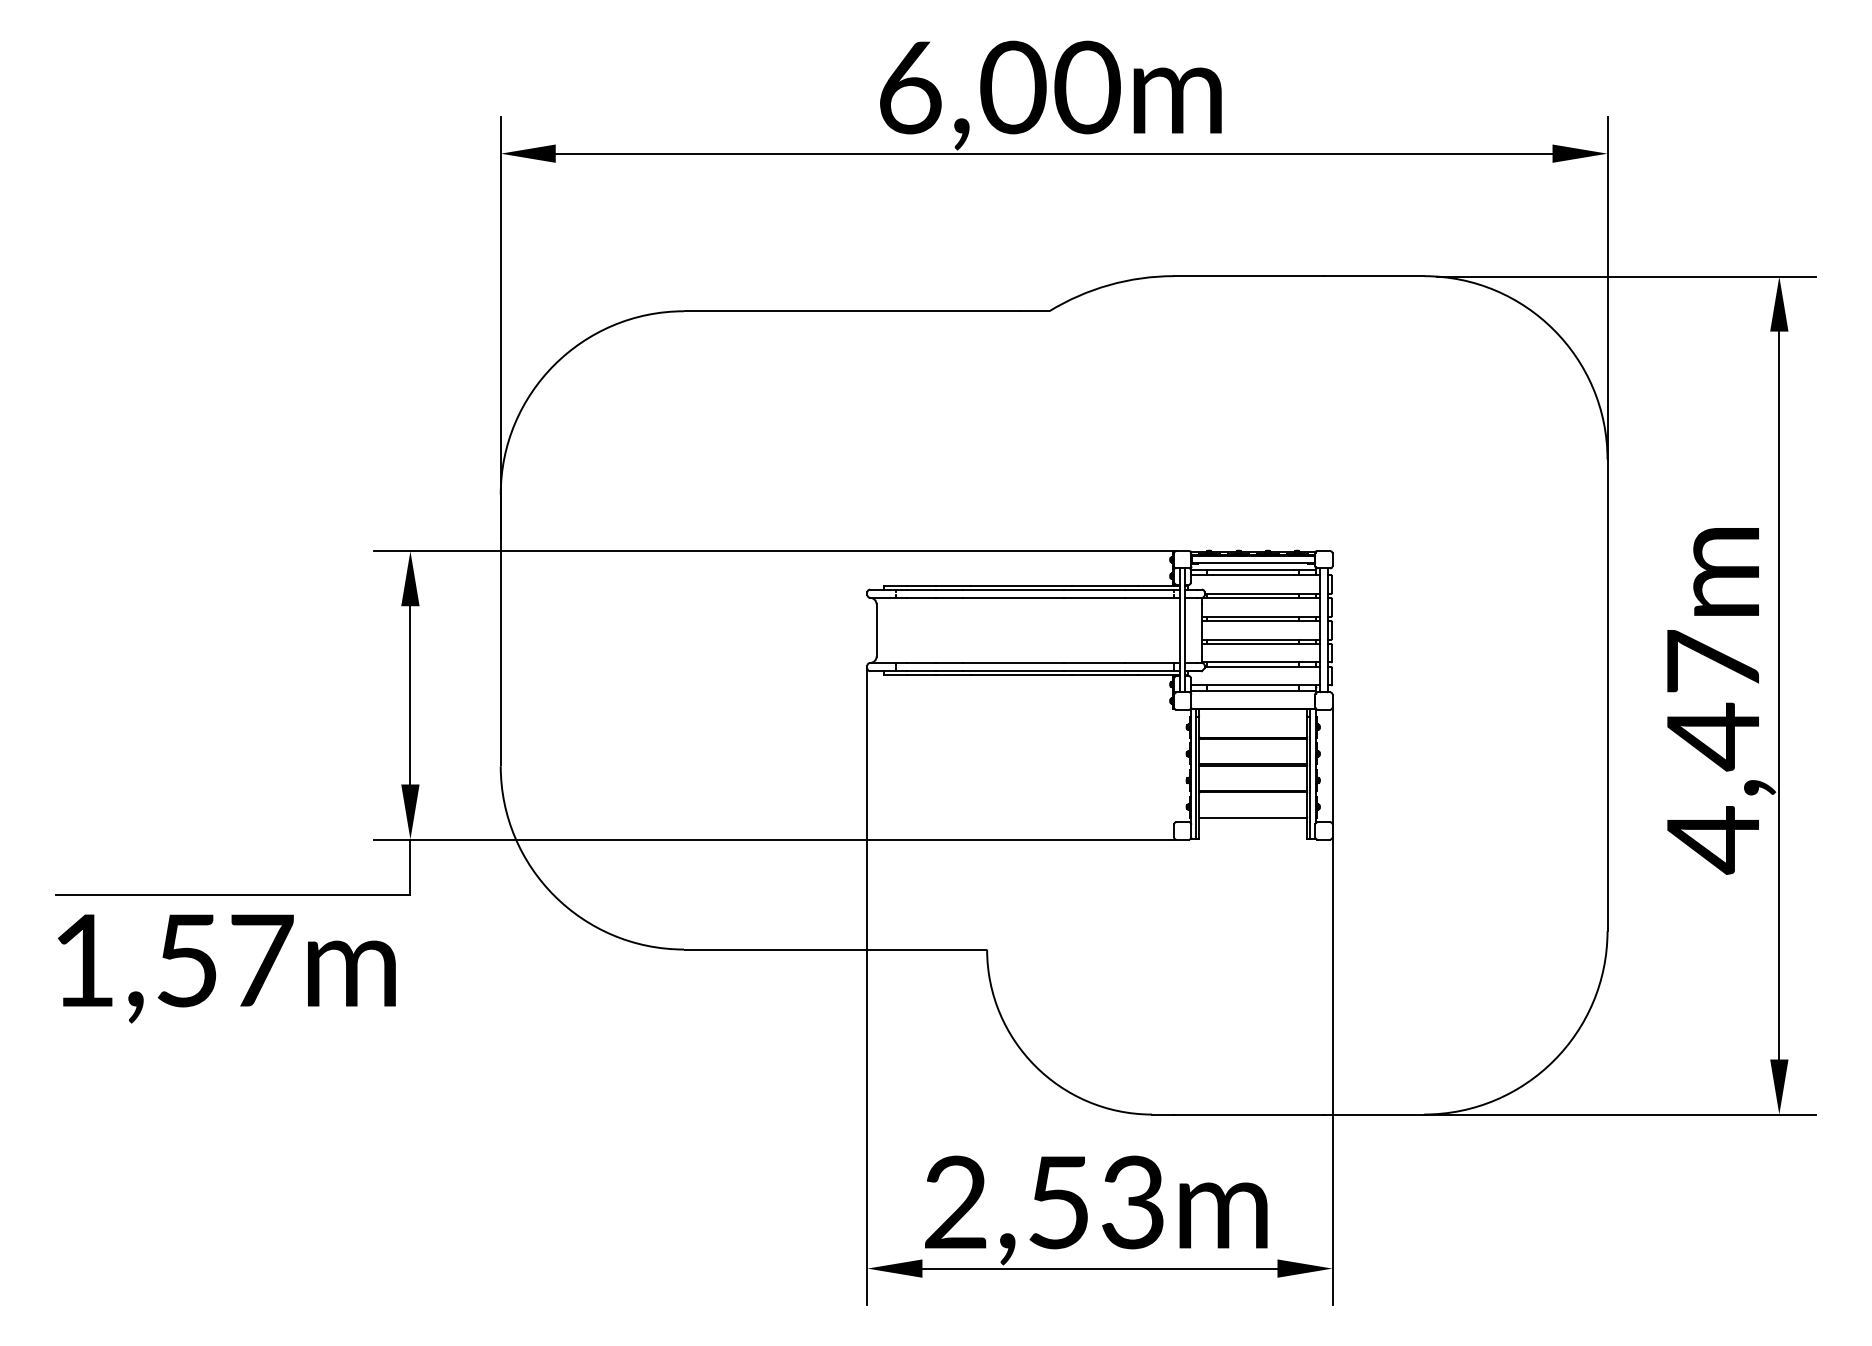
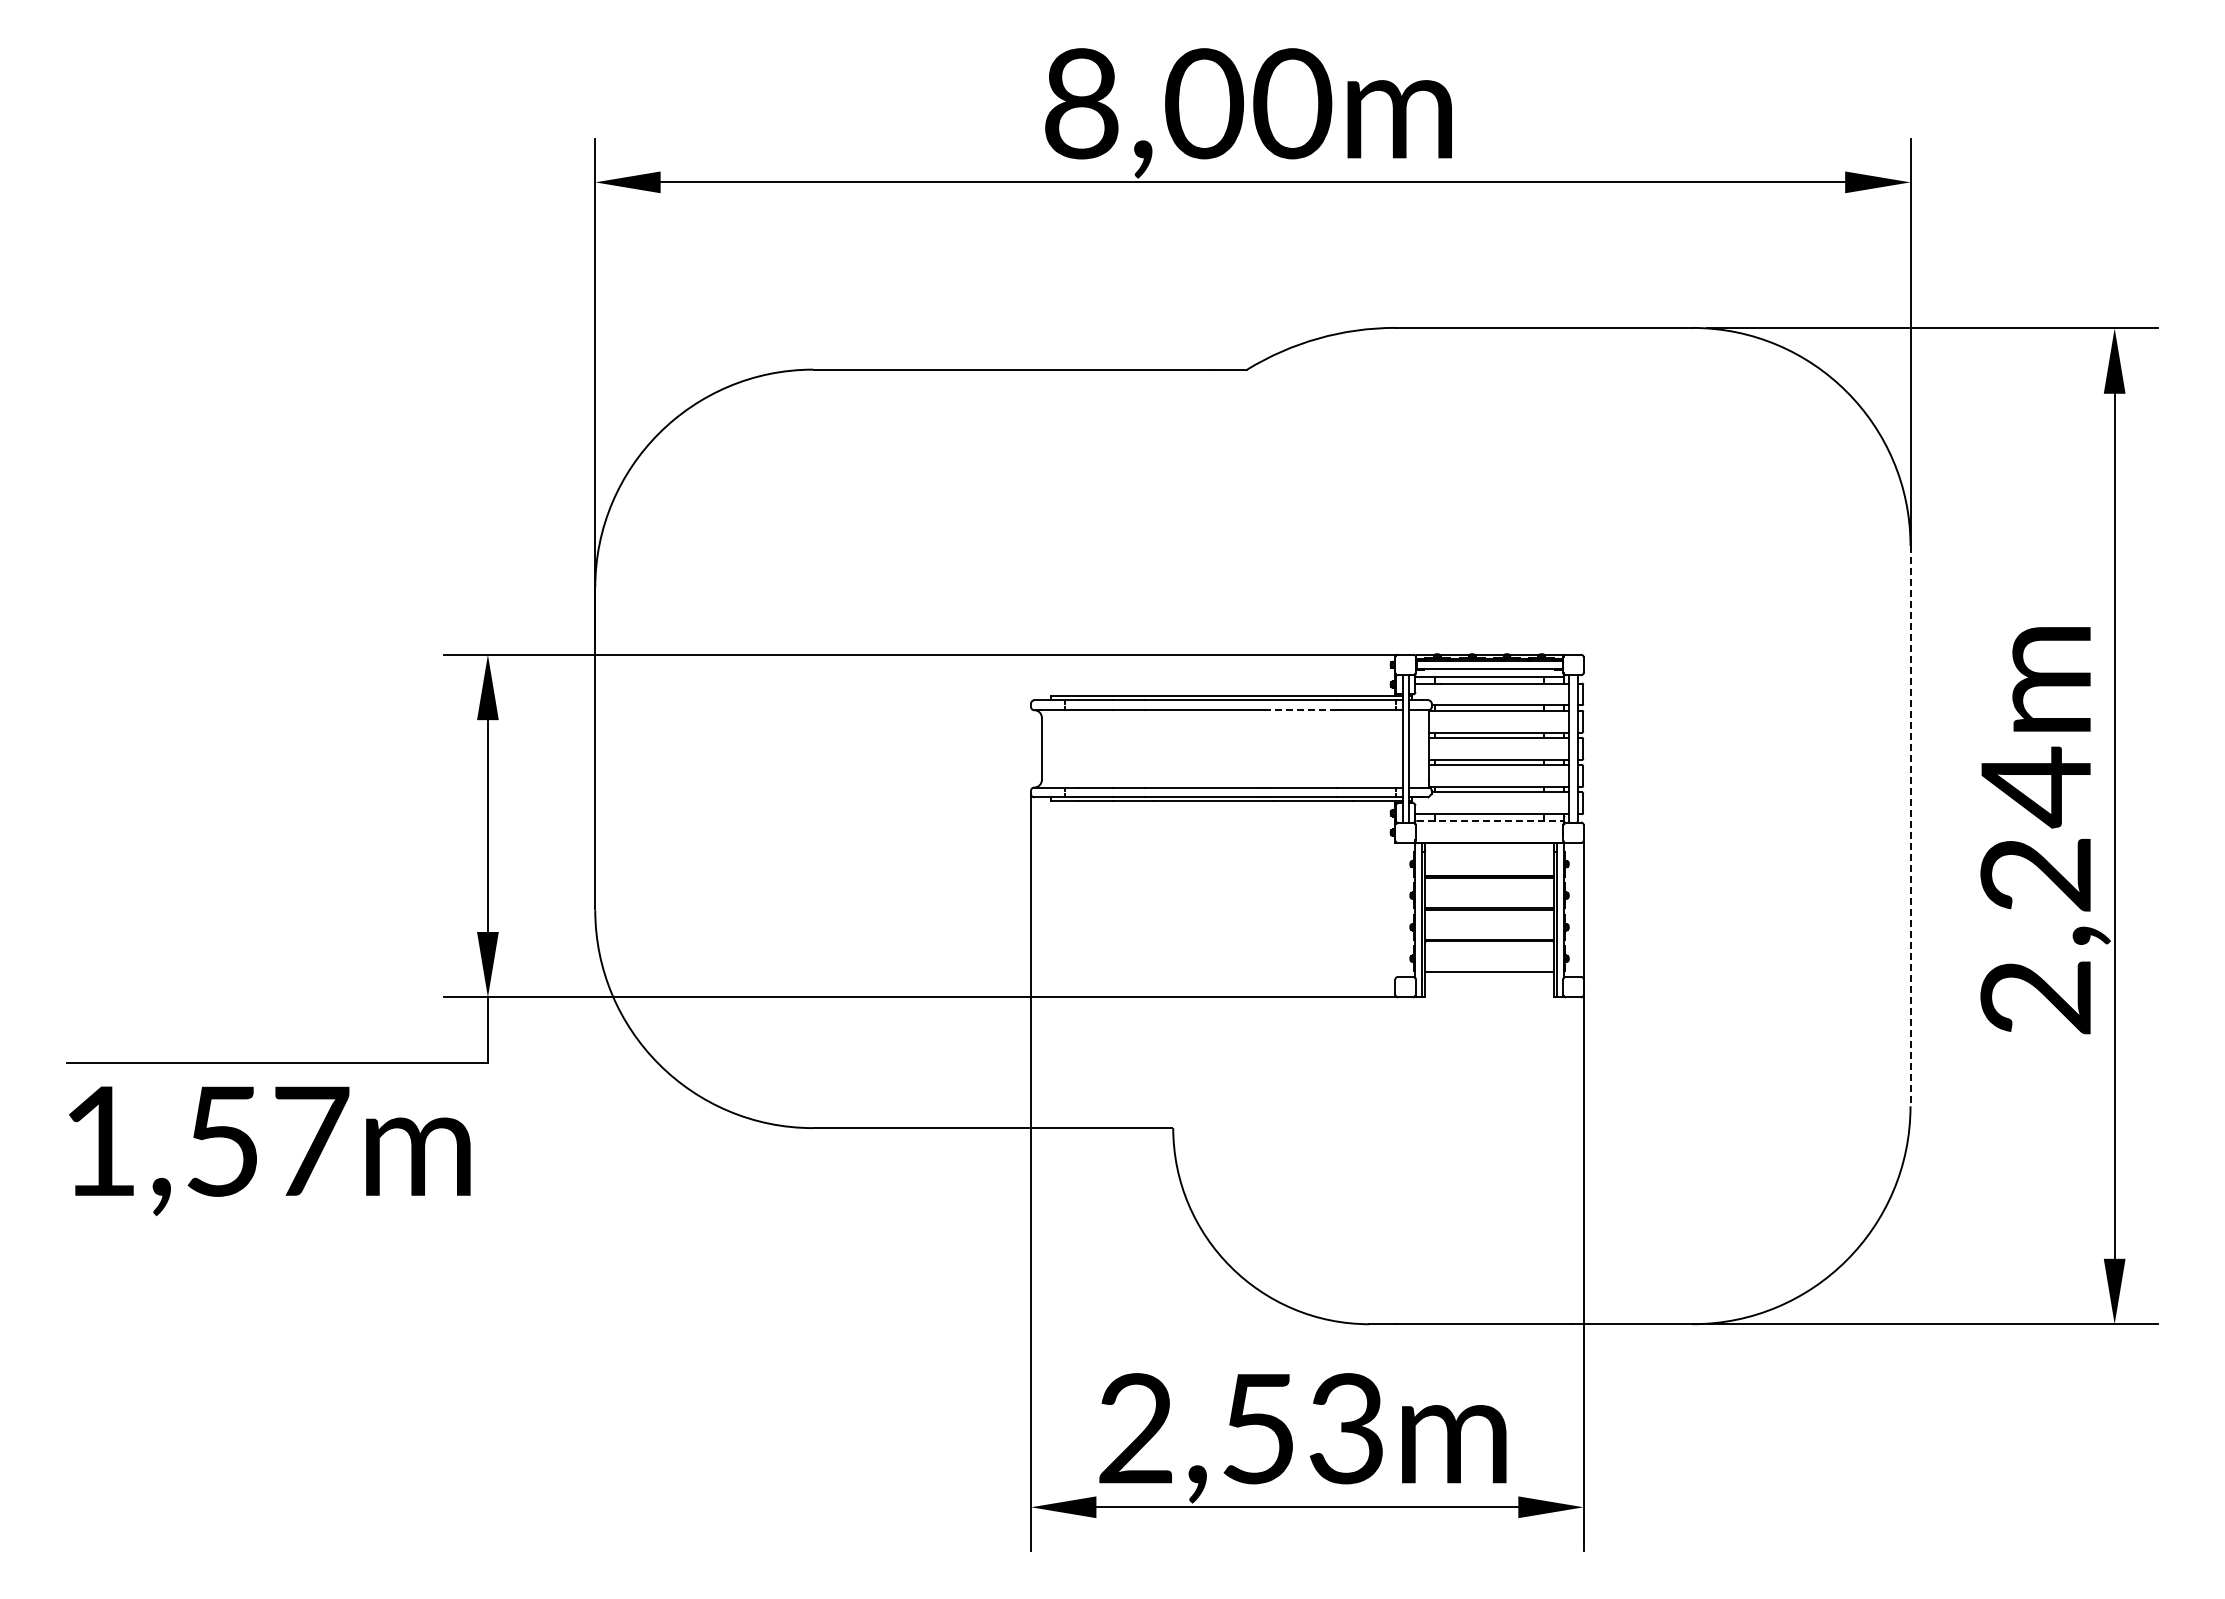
text: (910, 87) -> (1082, 103), 6,00m -> 8,00m
line: (1093, 598) -> (1299, 710), solid -> dashed
line: (1253, 690) -> (1489, 820), solid -> dashed
line: (1607, 695) -> (1910, 826), solid -> dashed
text: (1712, 751) -> (2035, 892), 4,47m -> 2,24m

